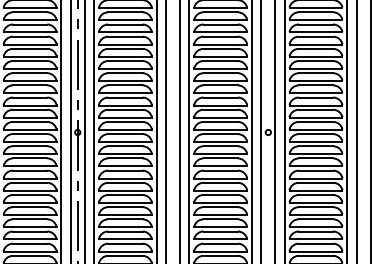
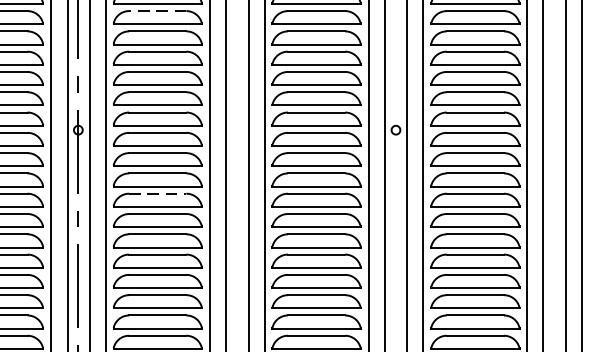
line: (124, 61) -> (156, 11), solid -> dashed
line: (125, 170) -> (157, 193), solid -> dashed

